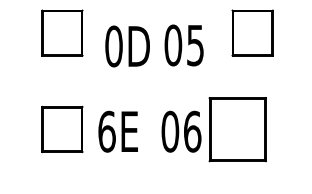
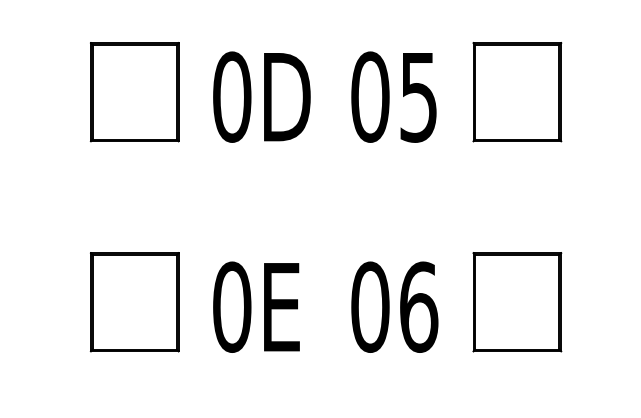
part: (252, 32) -> (516, 90), moved
text: (183, 45) -> (392, 97), moved
text: (127, 46) -> (261, 97), moved
part: (237, 128) -> (516, 300), size x0.71
text: (106, 131) -> (231, 306), 6E -> 0E

